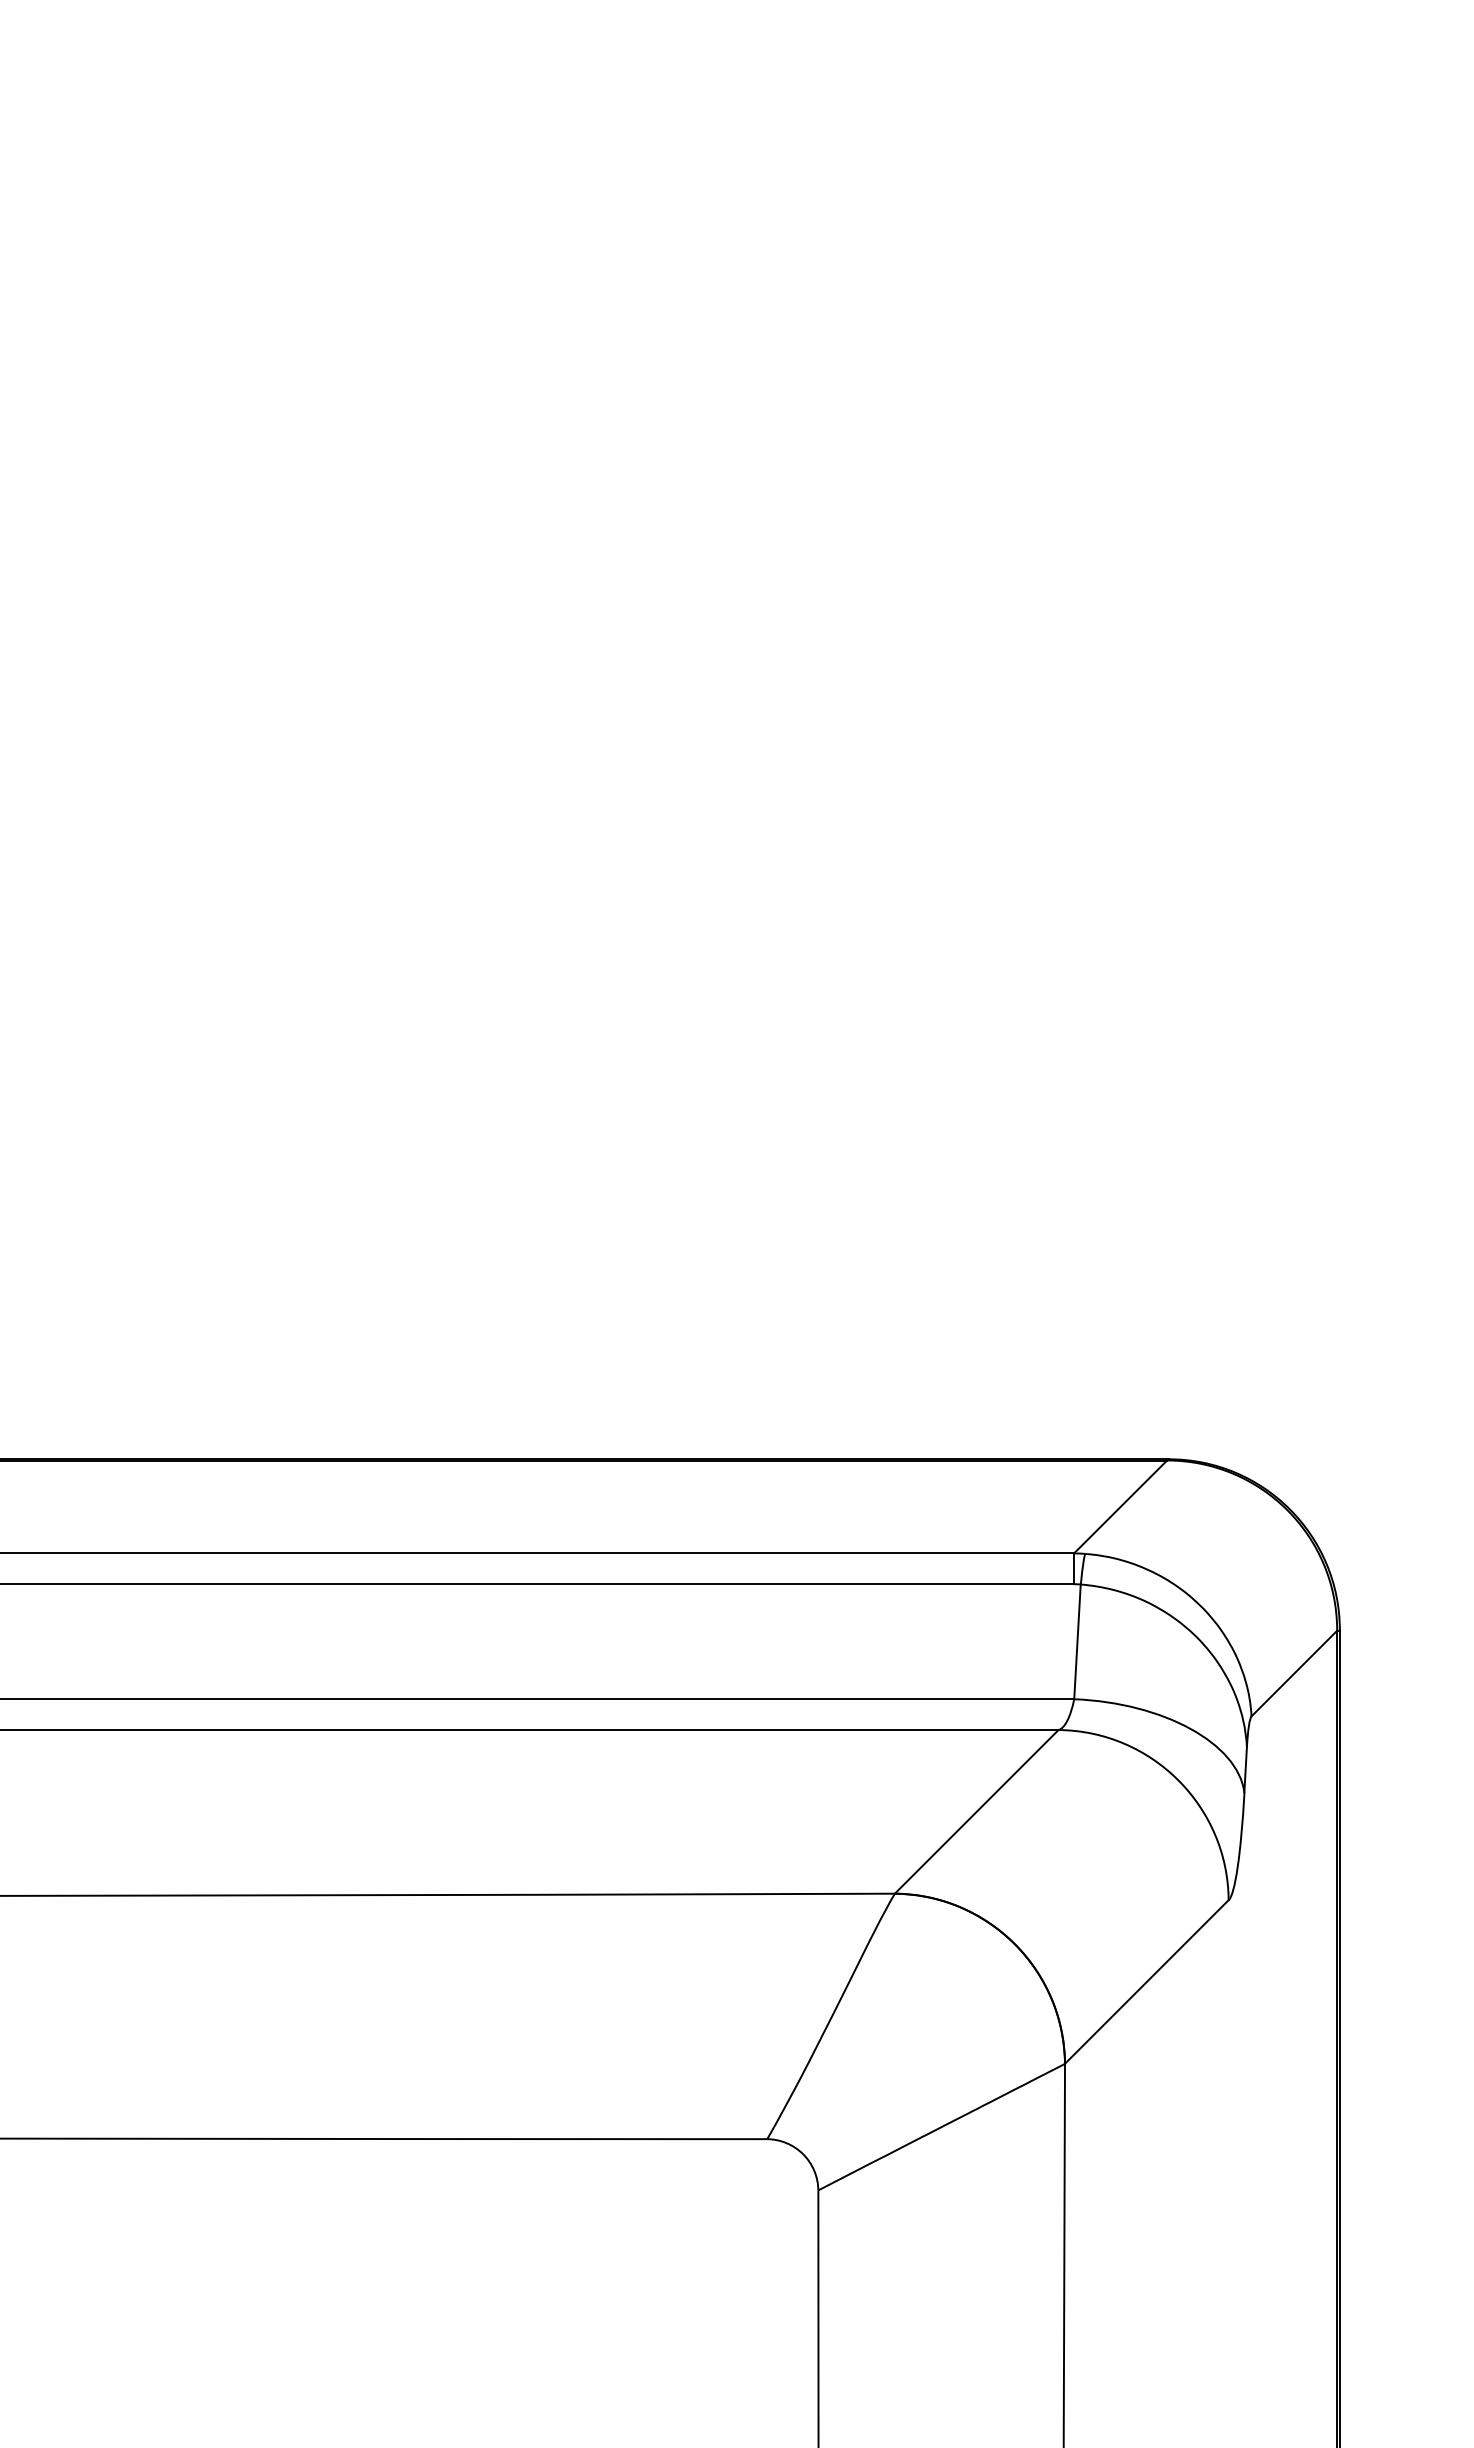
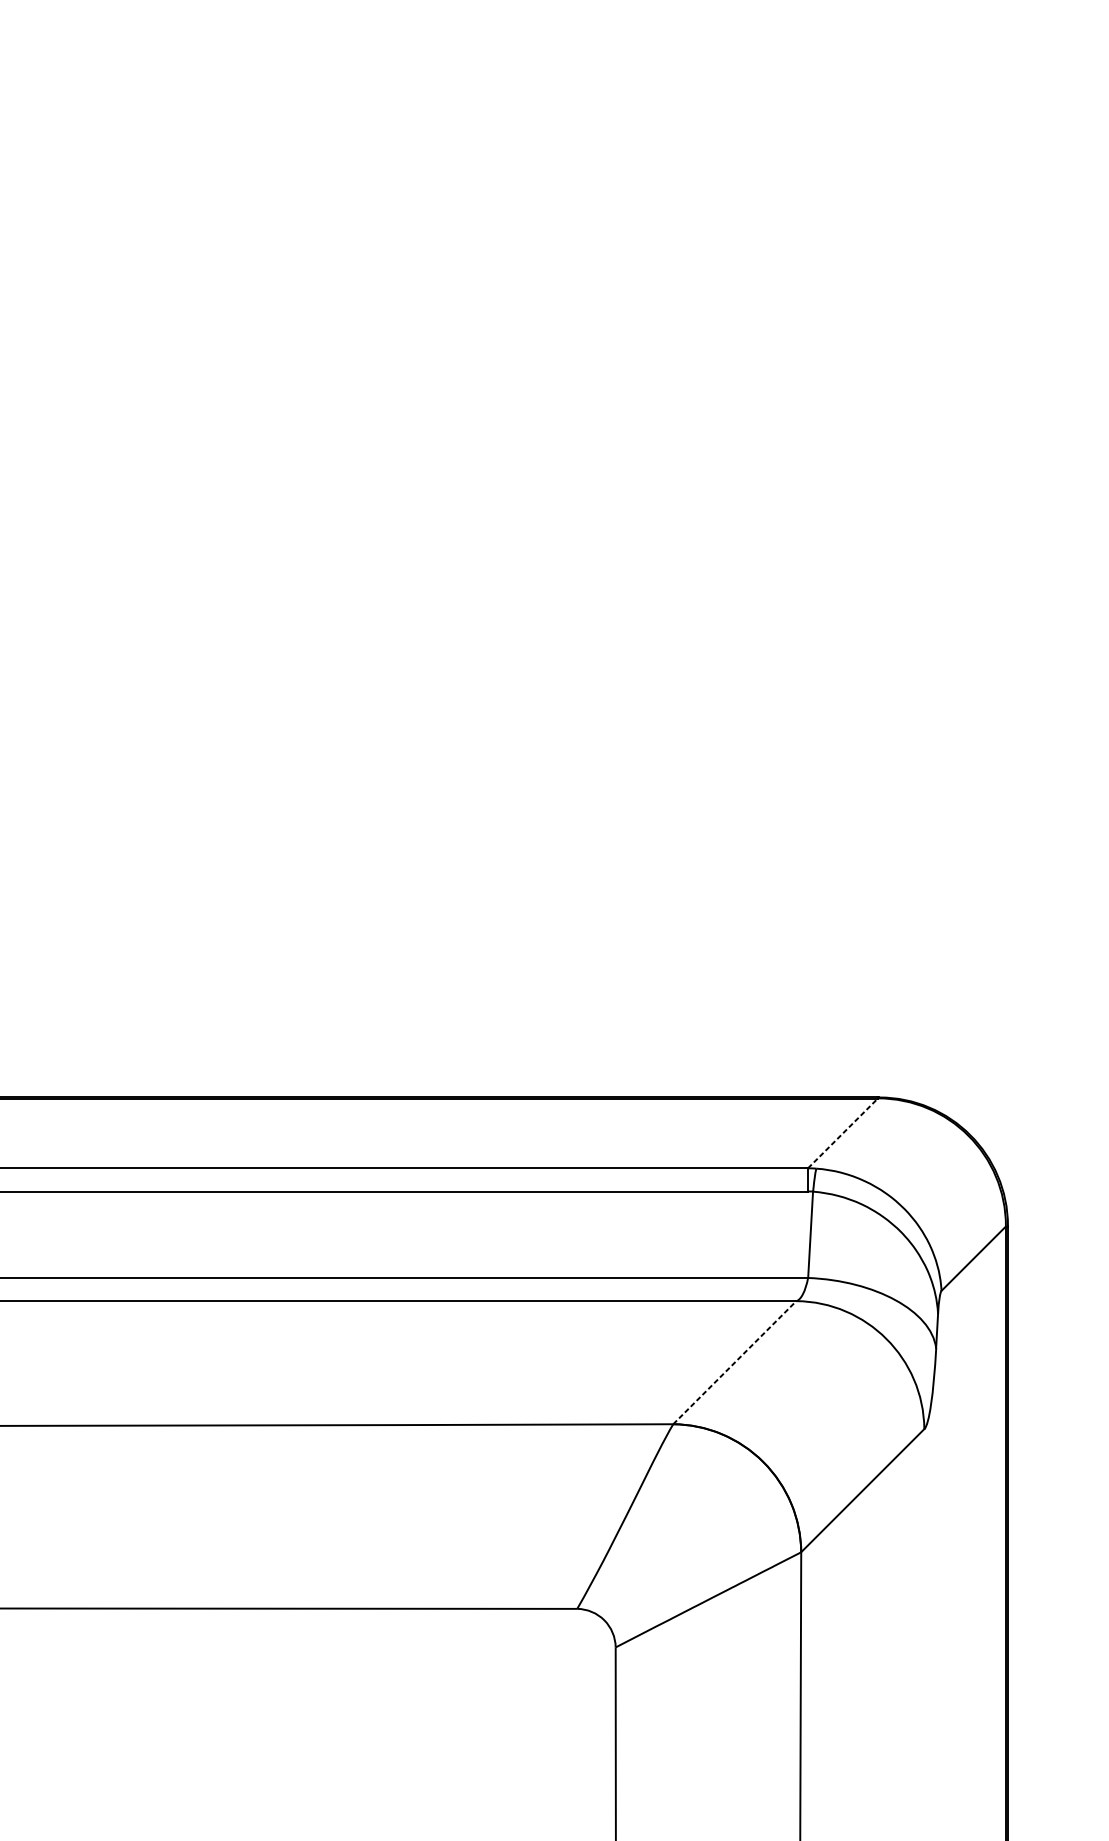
line: (1120, 1507) -> (842, 1133), solid -> dashed
line: (976, 1811) -> (734, 1362), solid -> dashed

